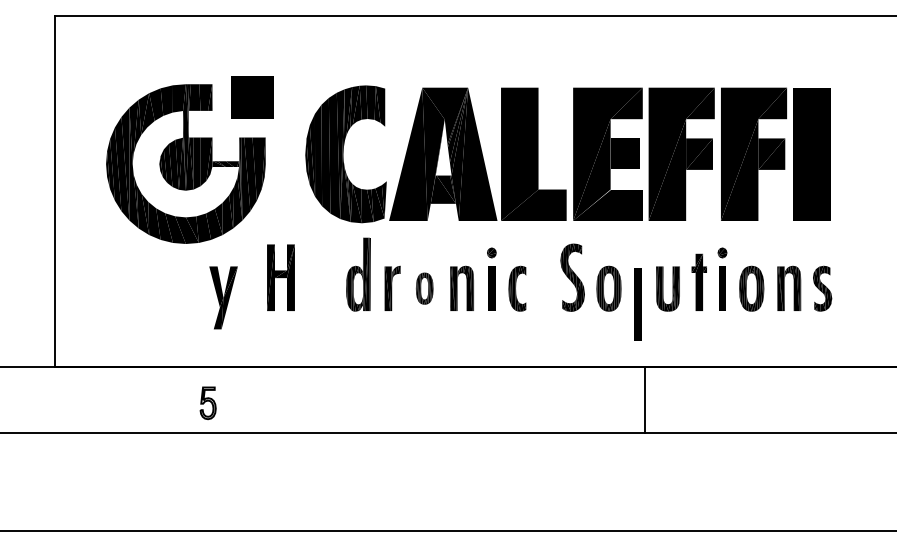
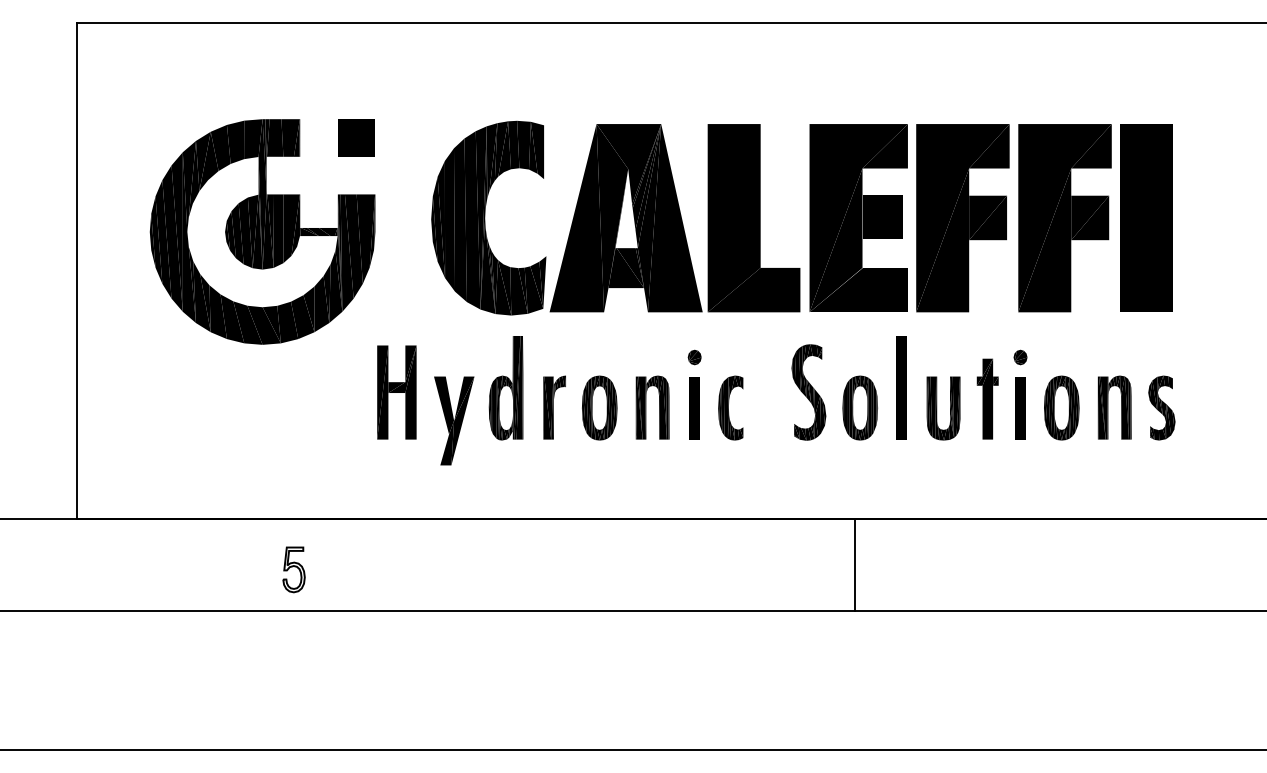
part: (252, 97) -> (356, 137), size x0.62
part: (424, 288) -> (599, 407), size x1.43
part: (223, 297) -> (454, 420), moved
part: (637, 304) -> (900, 387), moved
line: (644, 399) -> (855, 564), moved

